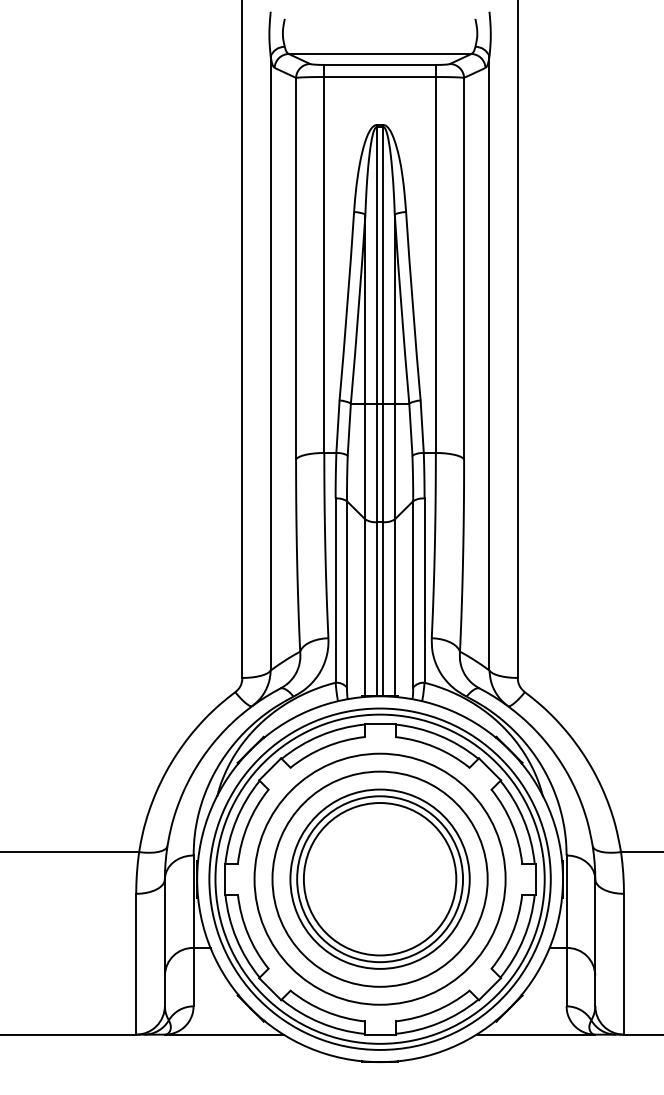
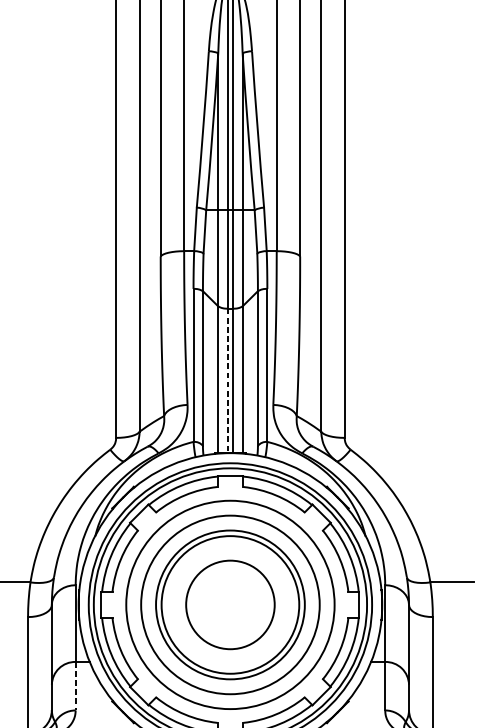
line: (376, 609) -> (227, 381), solid -> dashed
circle: (379, 879) -> (229, 605), size x0.7
line: (193, 977) -> (75, 686), solid -> dashed

